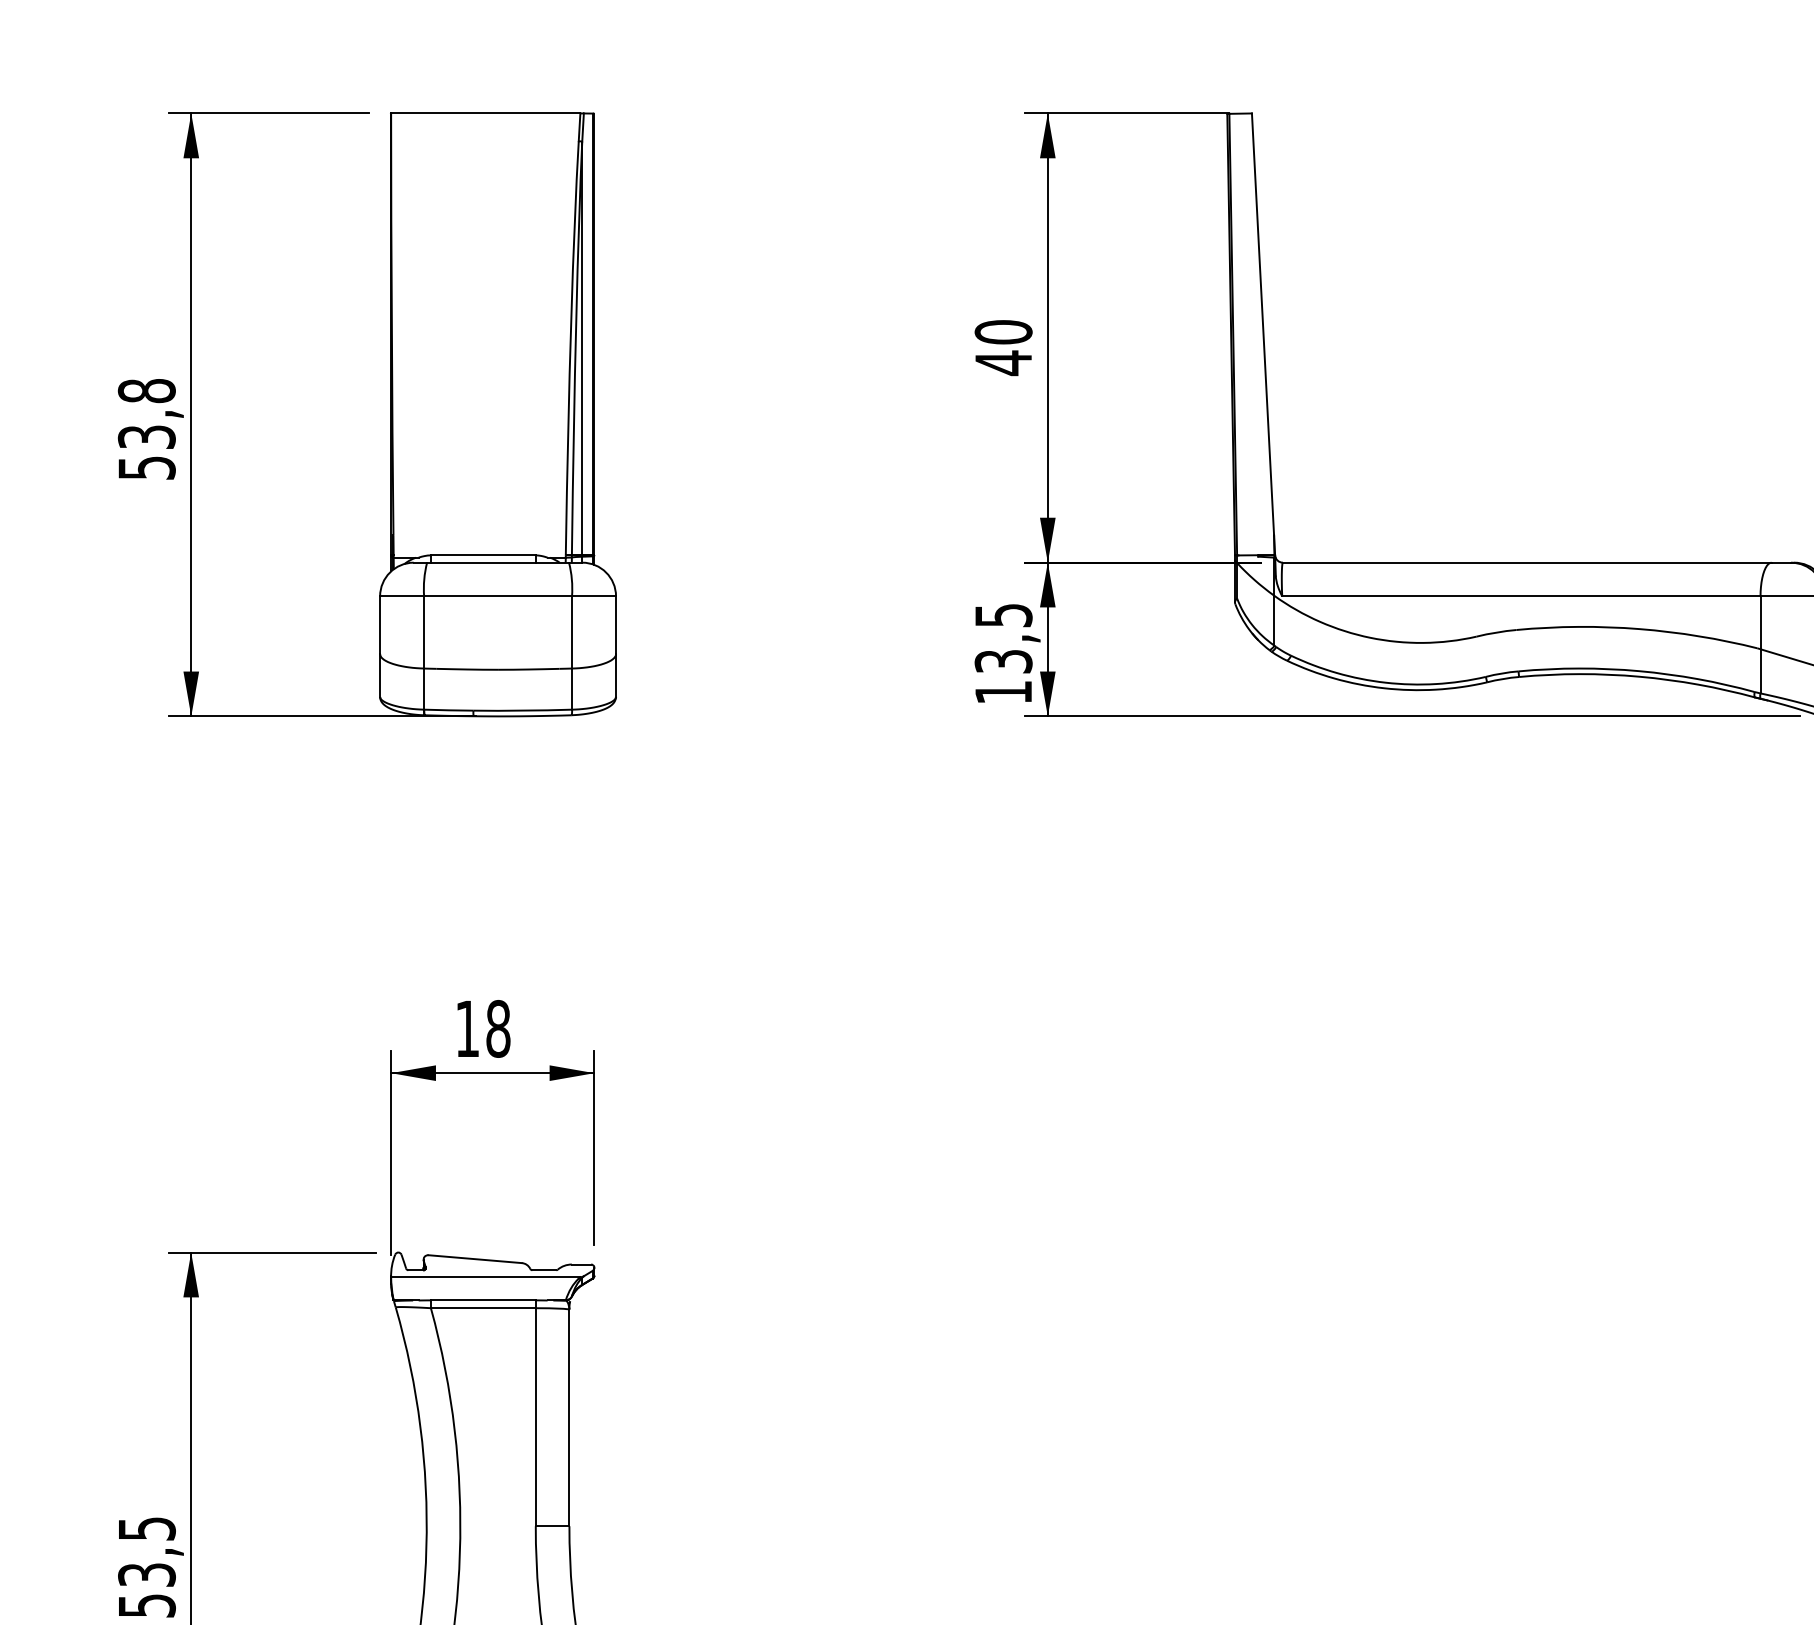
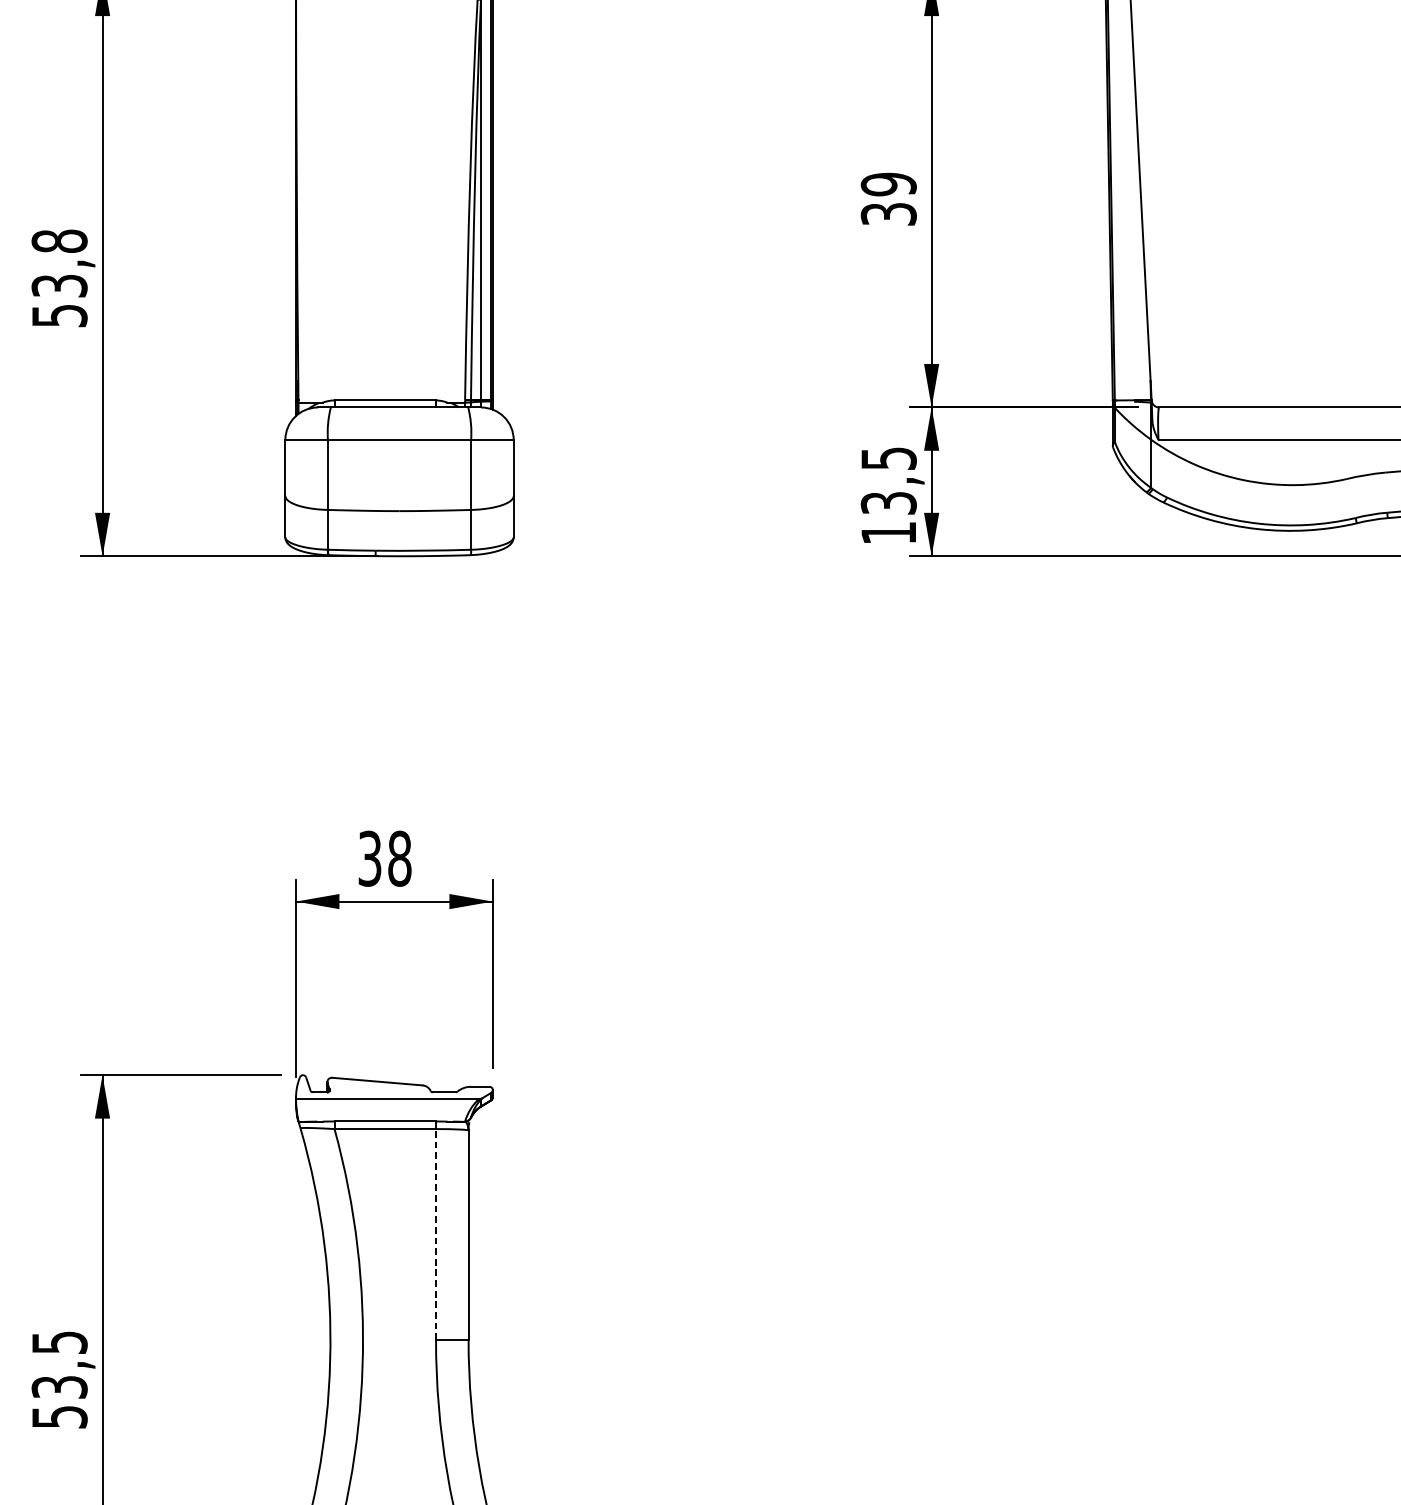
text: (1003, 348) -> (888, 200), 40 -> 39
text: (467, 1028) -> (369, 858), 18 -> 38
line: (535, 1416) -> (435, 1233), solid -> dashed

